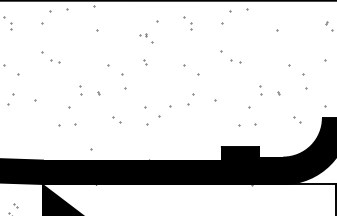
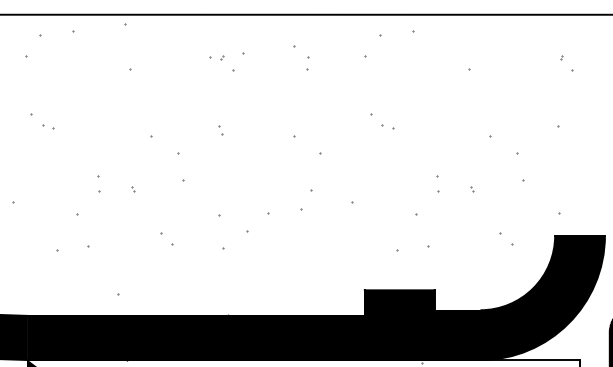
part: (146, 38) -> (222, 63), moved
part: (51, 57) -> (43, 121), size x0.71
part: (231, 57) -> (383, 121), size x0.62

